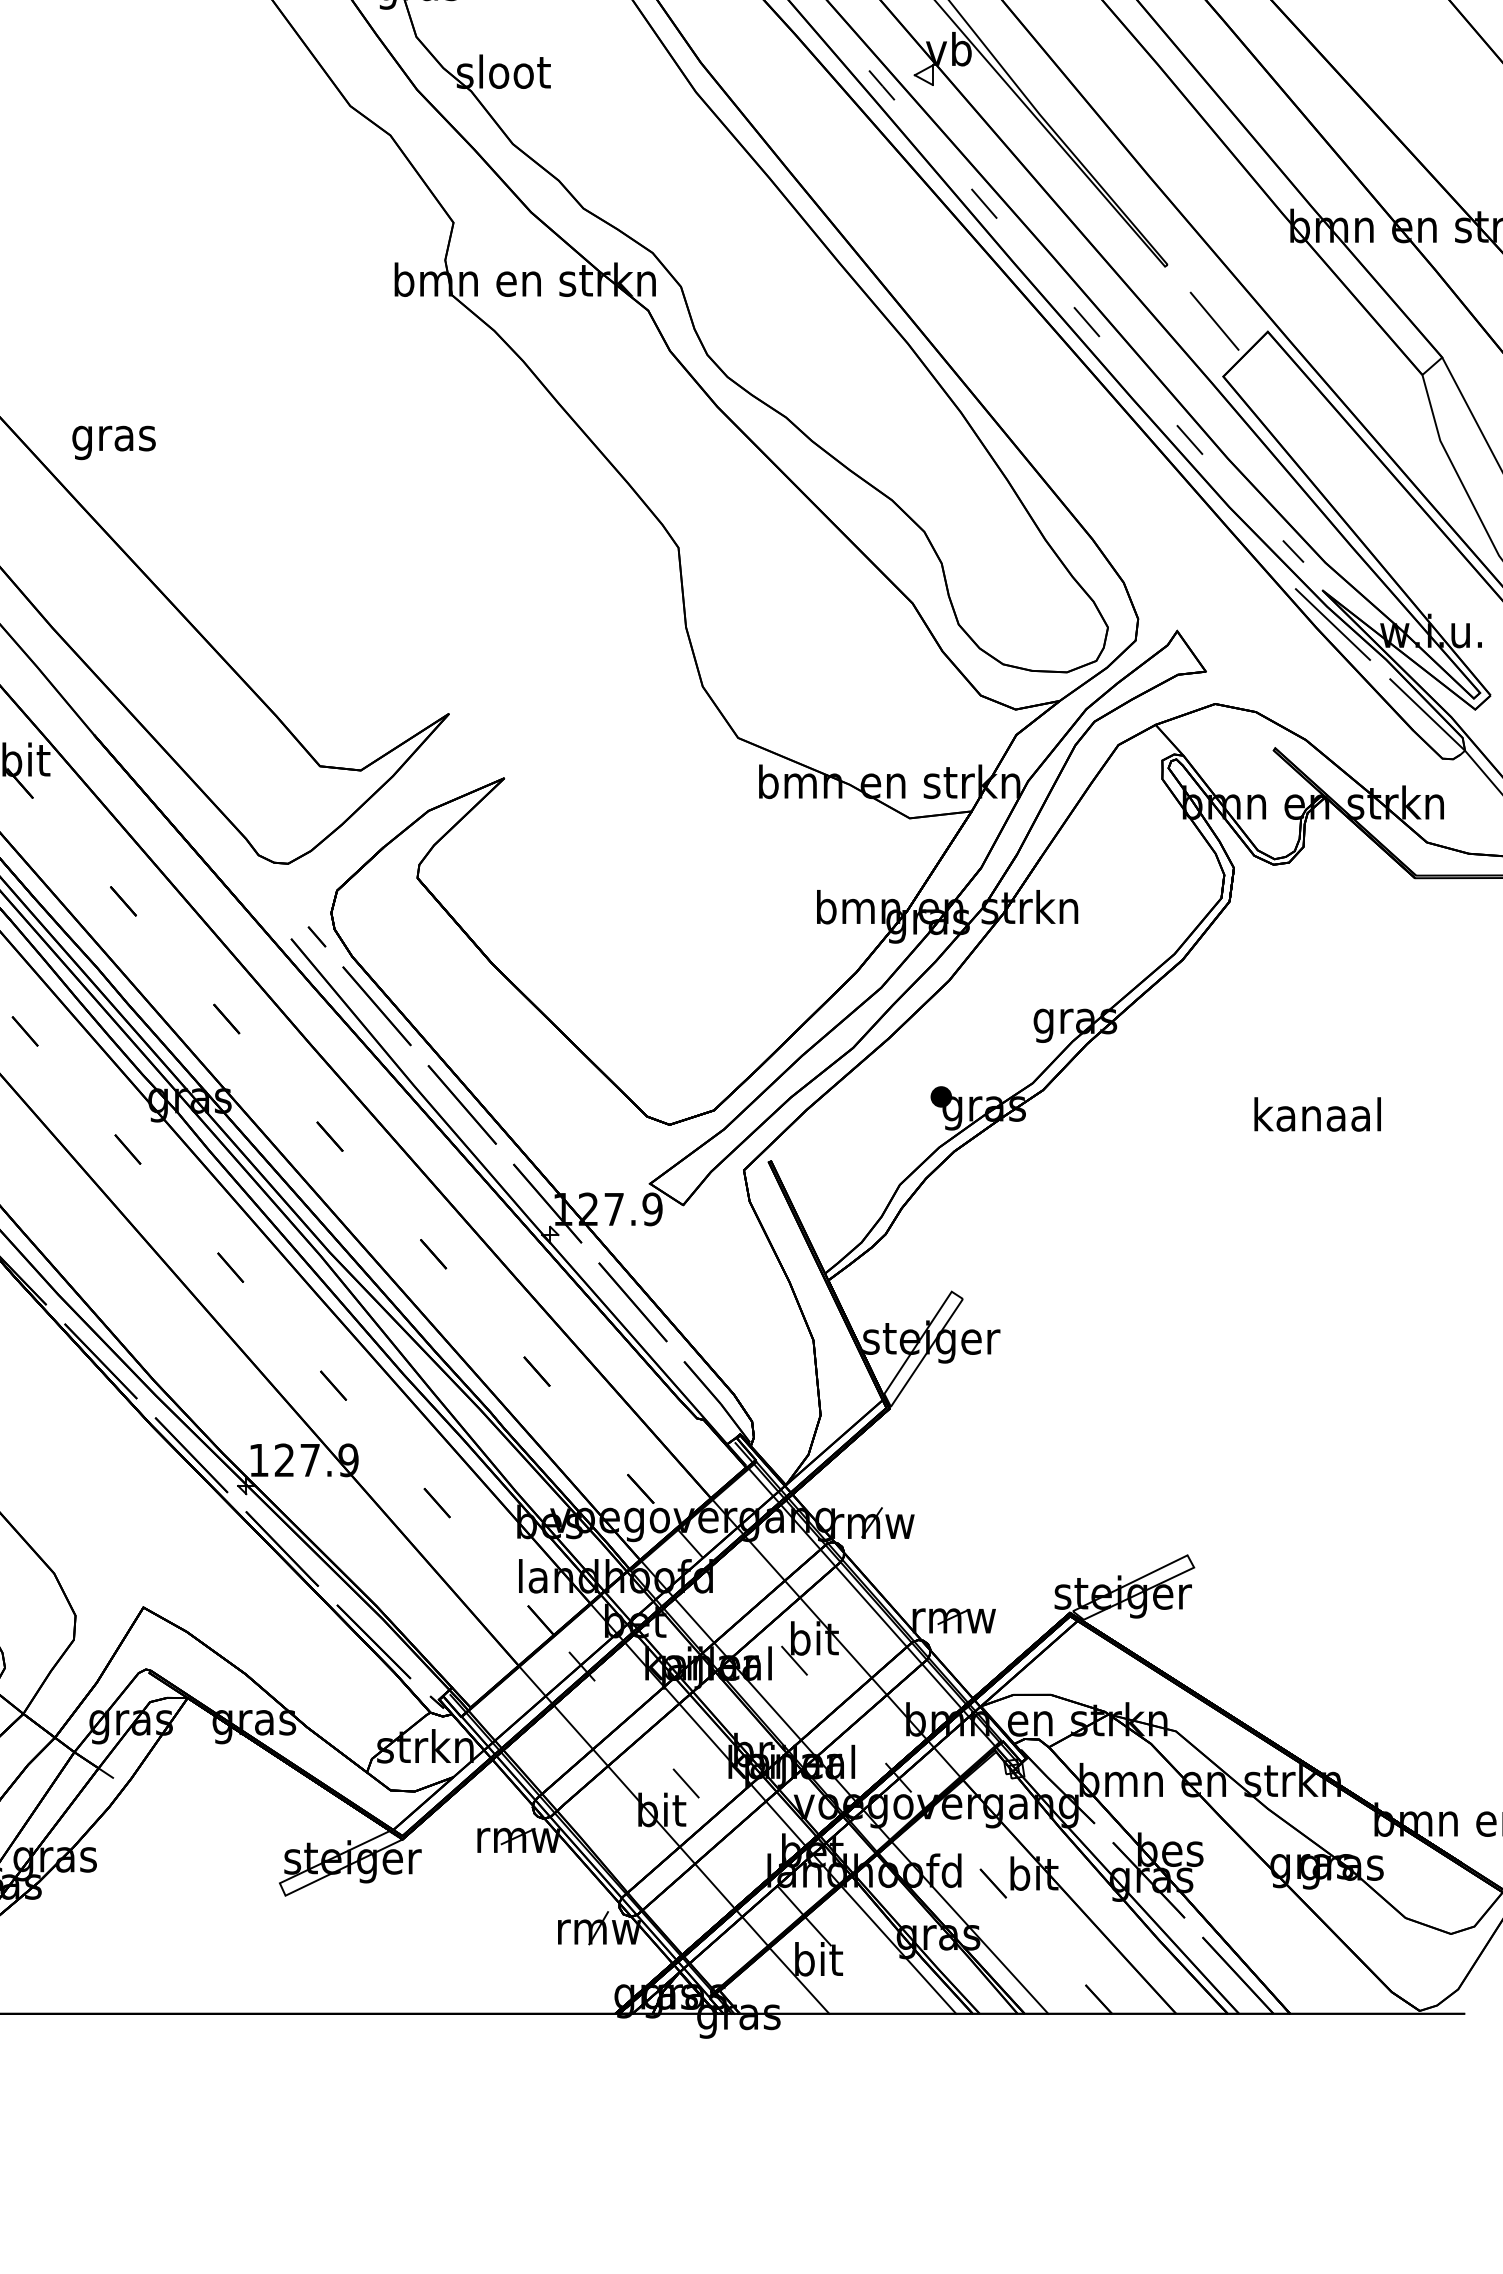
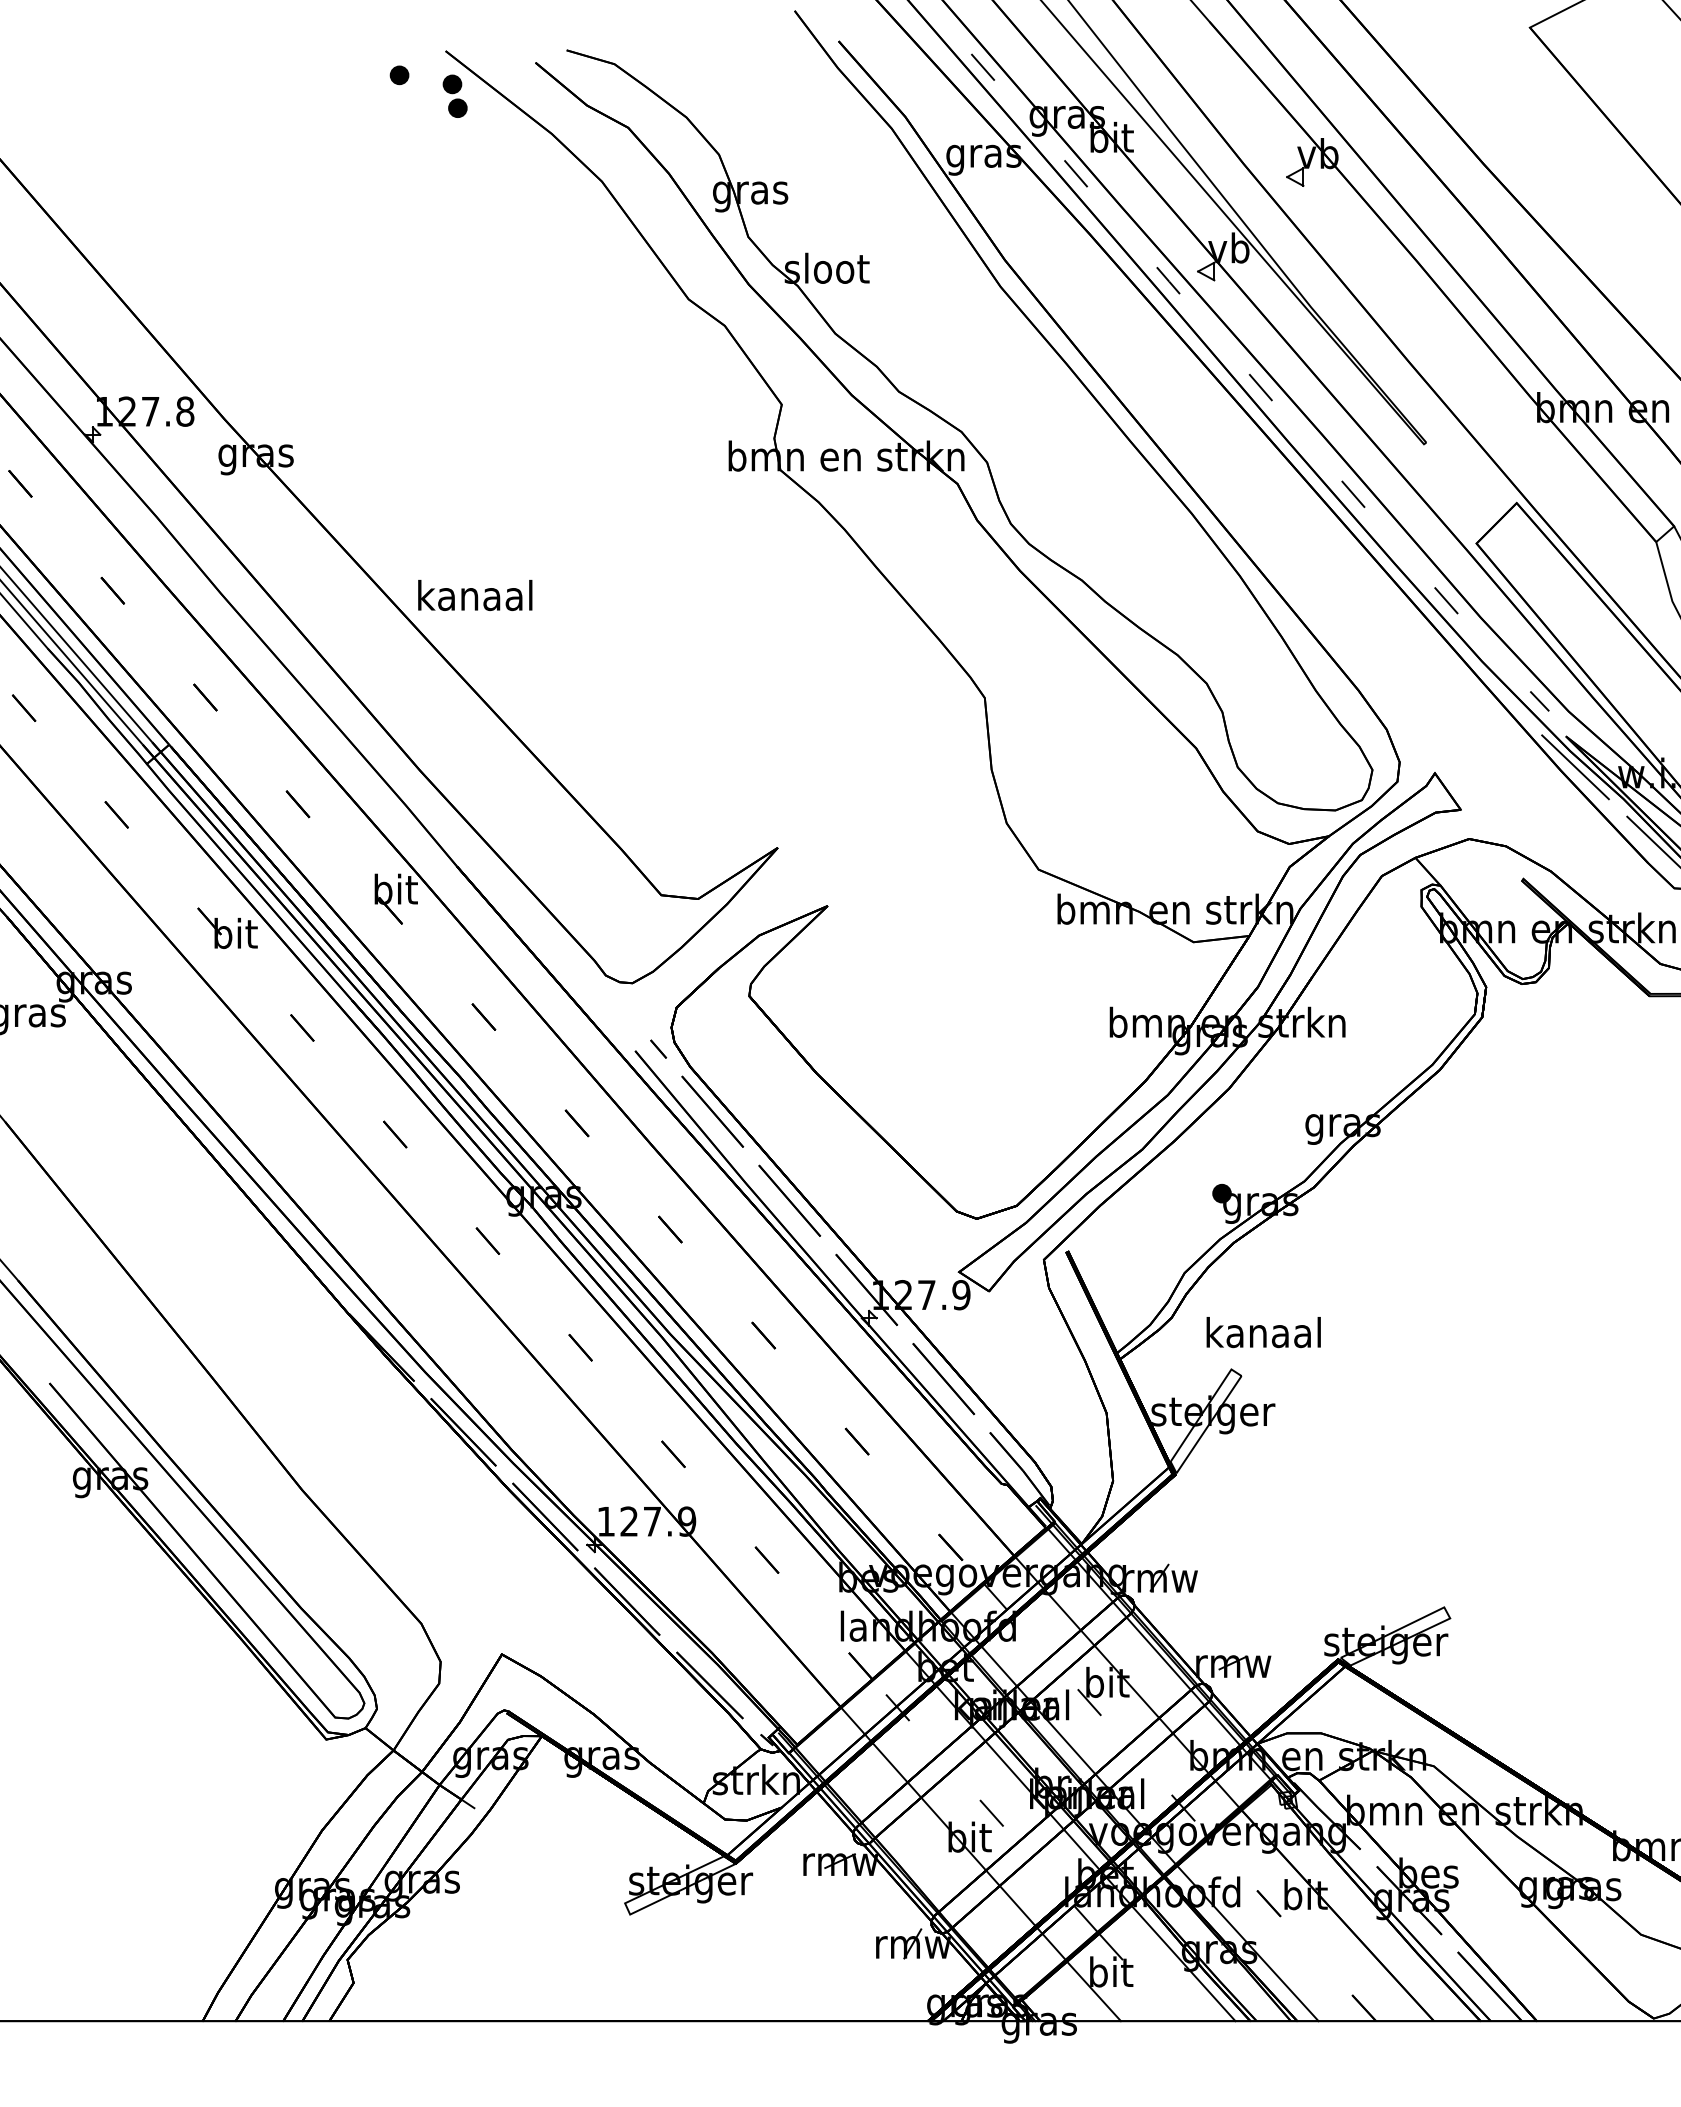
line: (1214, 321) -> (1468, 493), removed
text: (114, 437) -> (475, 598), gras -> kanaal
text: (1317, 1114) -> (1263, 1332), moved

